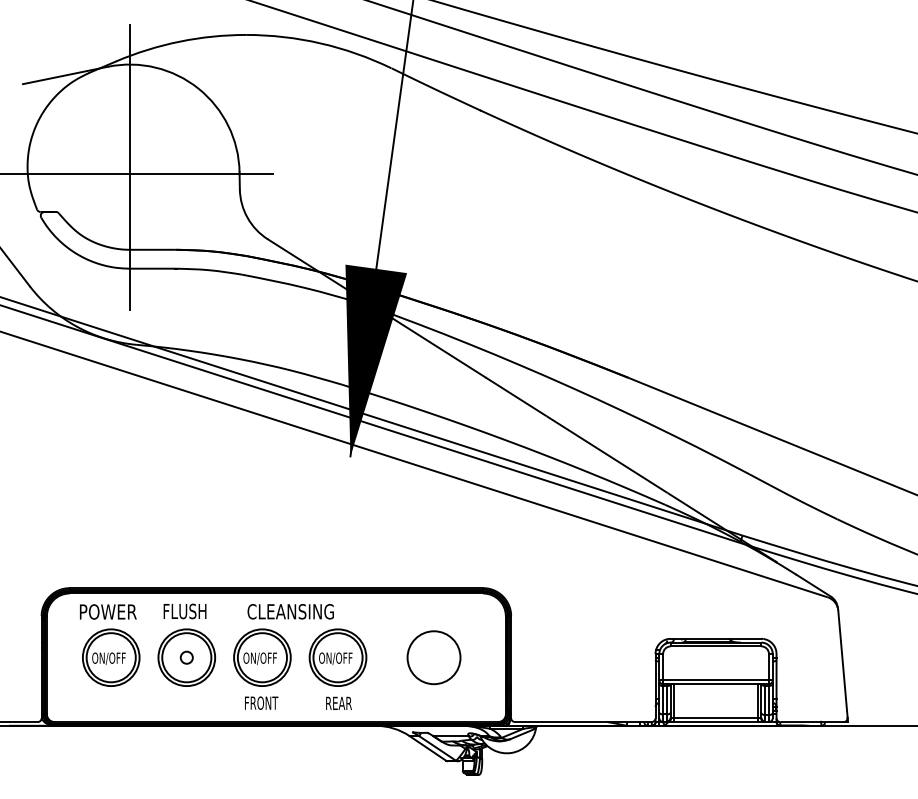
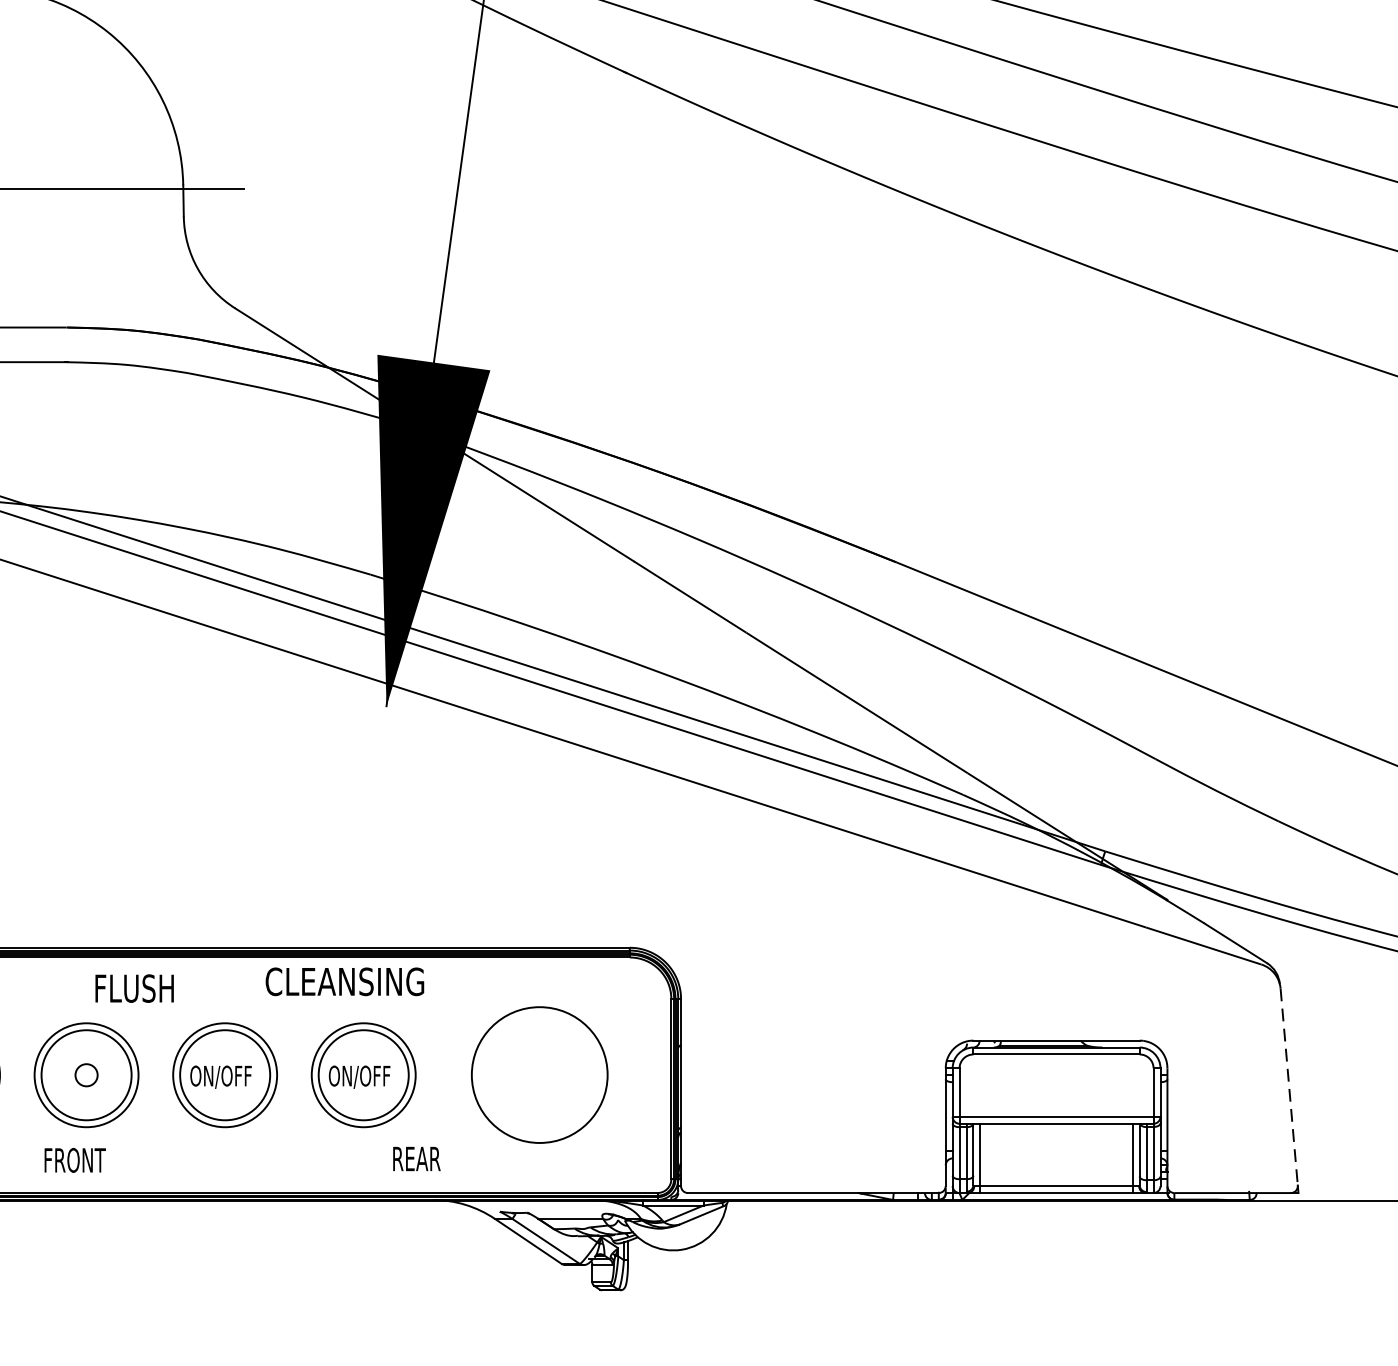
text: (184, 611) -> (133, 988), moved
text: (290, 611) -> (344, 981), moved
circle: (433, 657) -> (538, 1074), size x1.4
line: (842, 664) -> (1288, 1087), solid -> dashed
text: (261, 702) -> (74, 1159), moved
text: (338, 702) -> (415, 1157), moved

